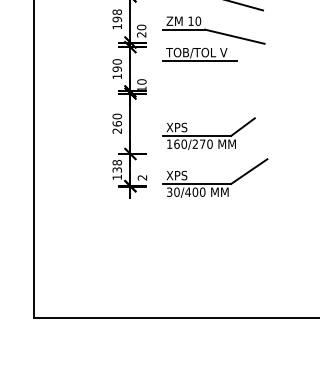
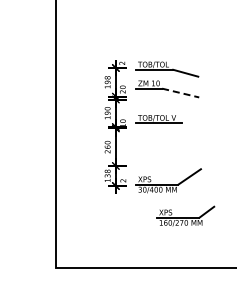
line: (236, 37) -> (181, 93), solid -> dashed
part: (199, 55) -> (158, 119), moved
part: (208, 132) -> (185, 215), moved

